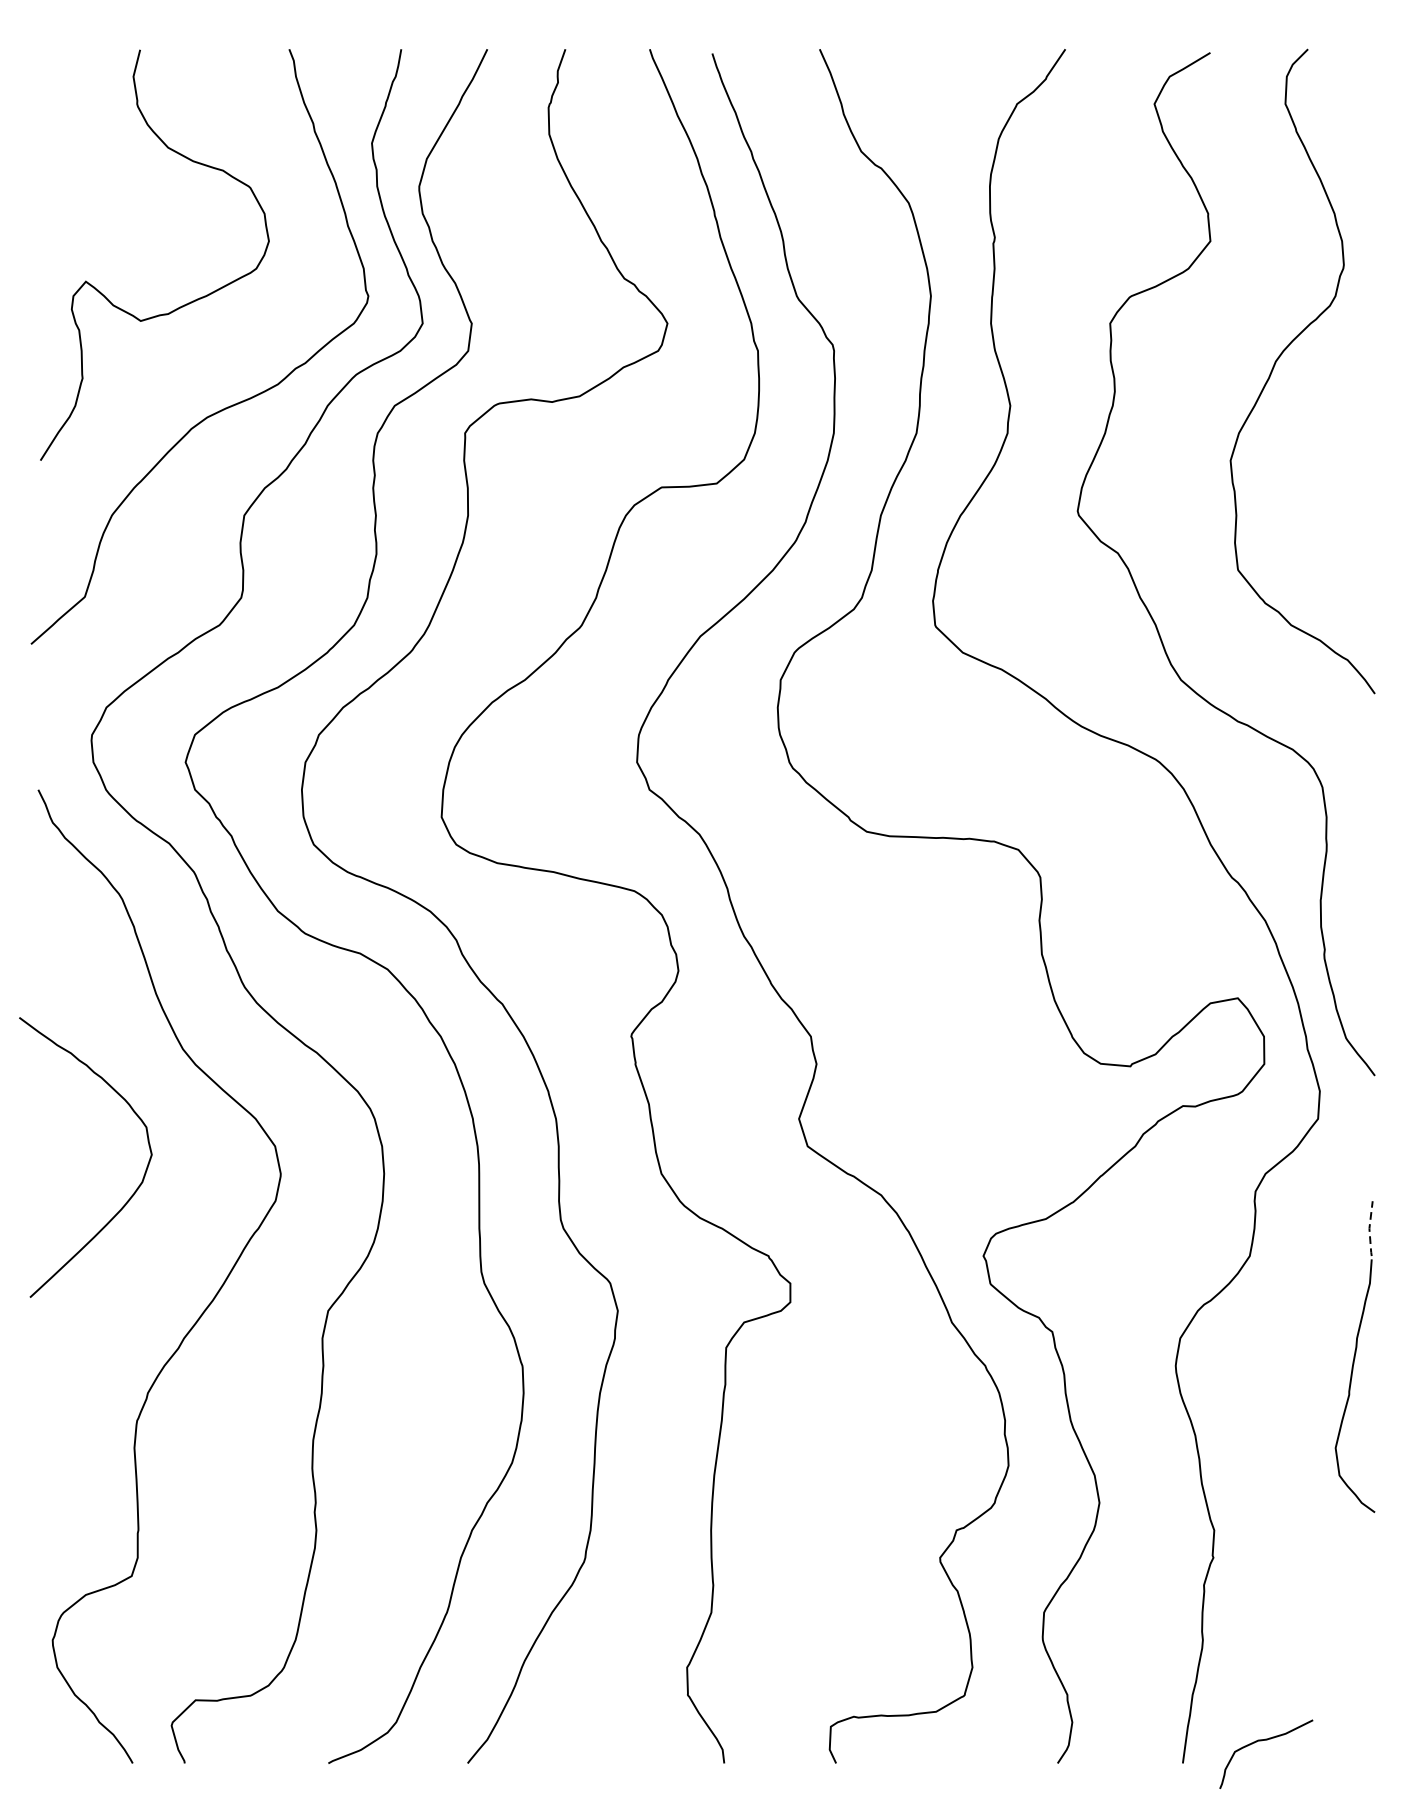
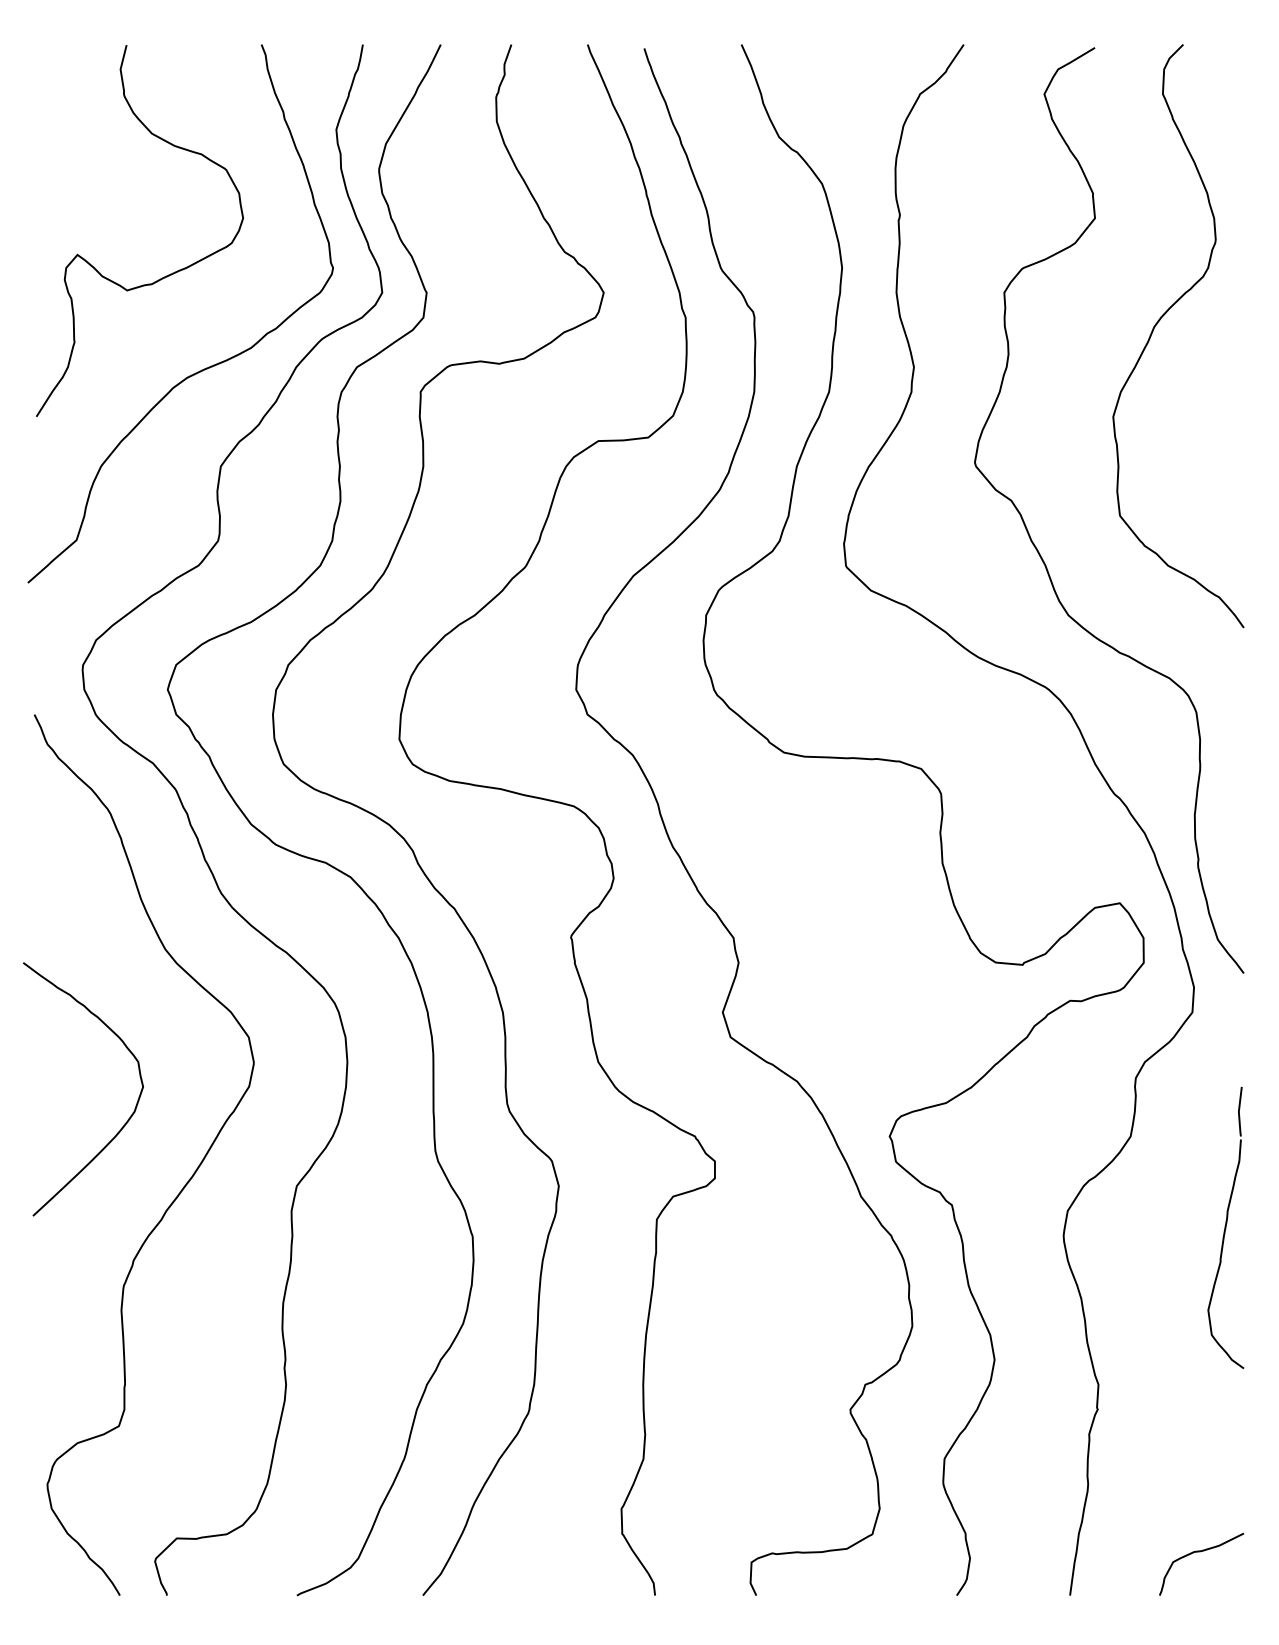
curve: (131, 1195) -> (124, 1123), moved
line: (1369, 1228) -> (1238, 1111), dashed -> solid
curve: (1265, 1741) -> (1200, 1552), moved

